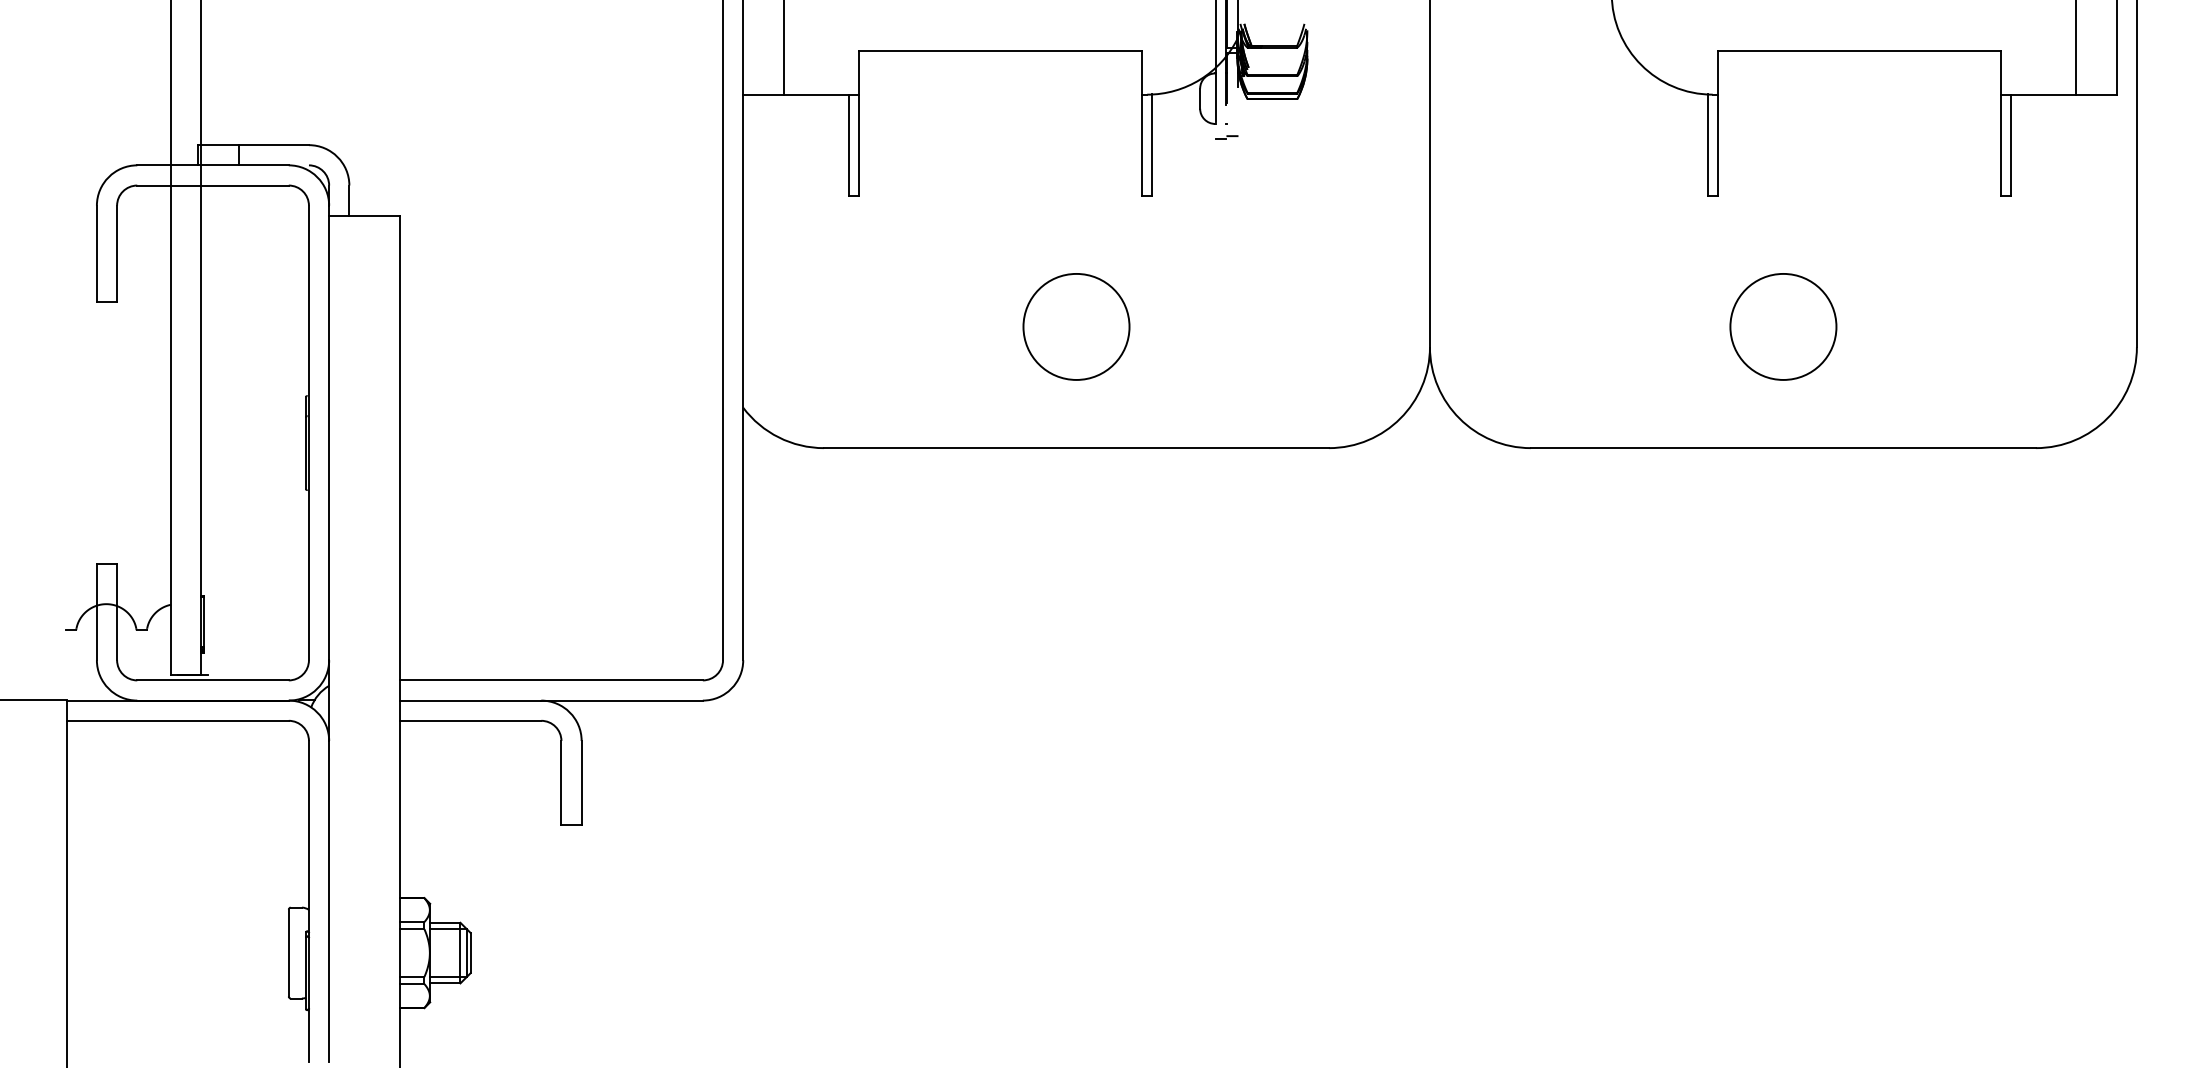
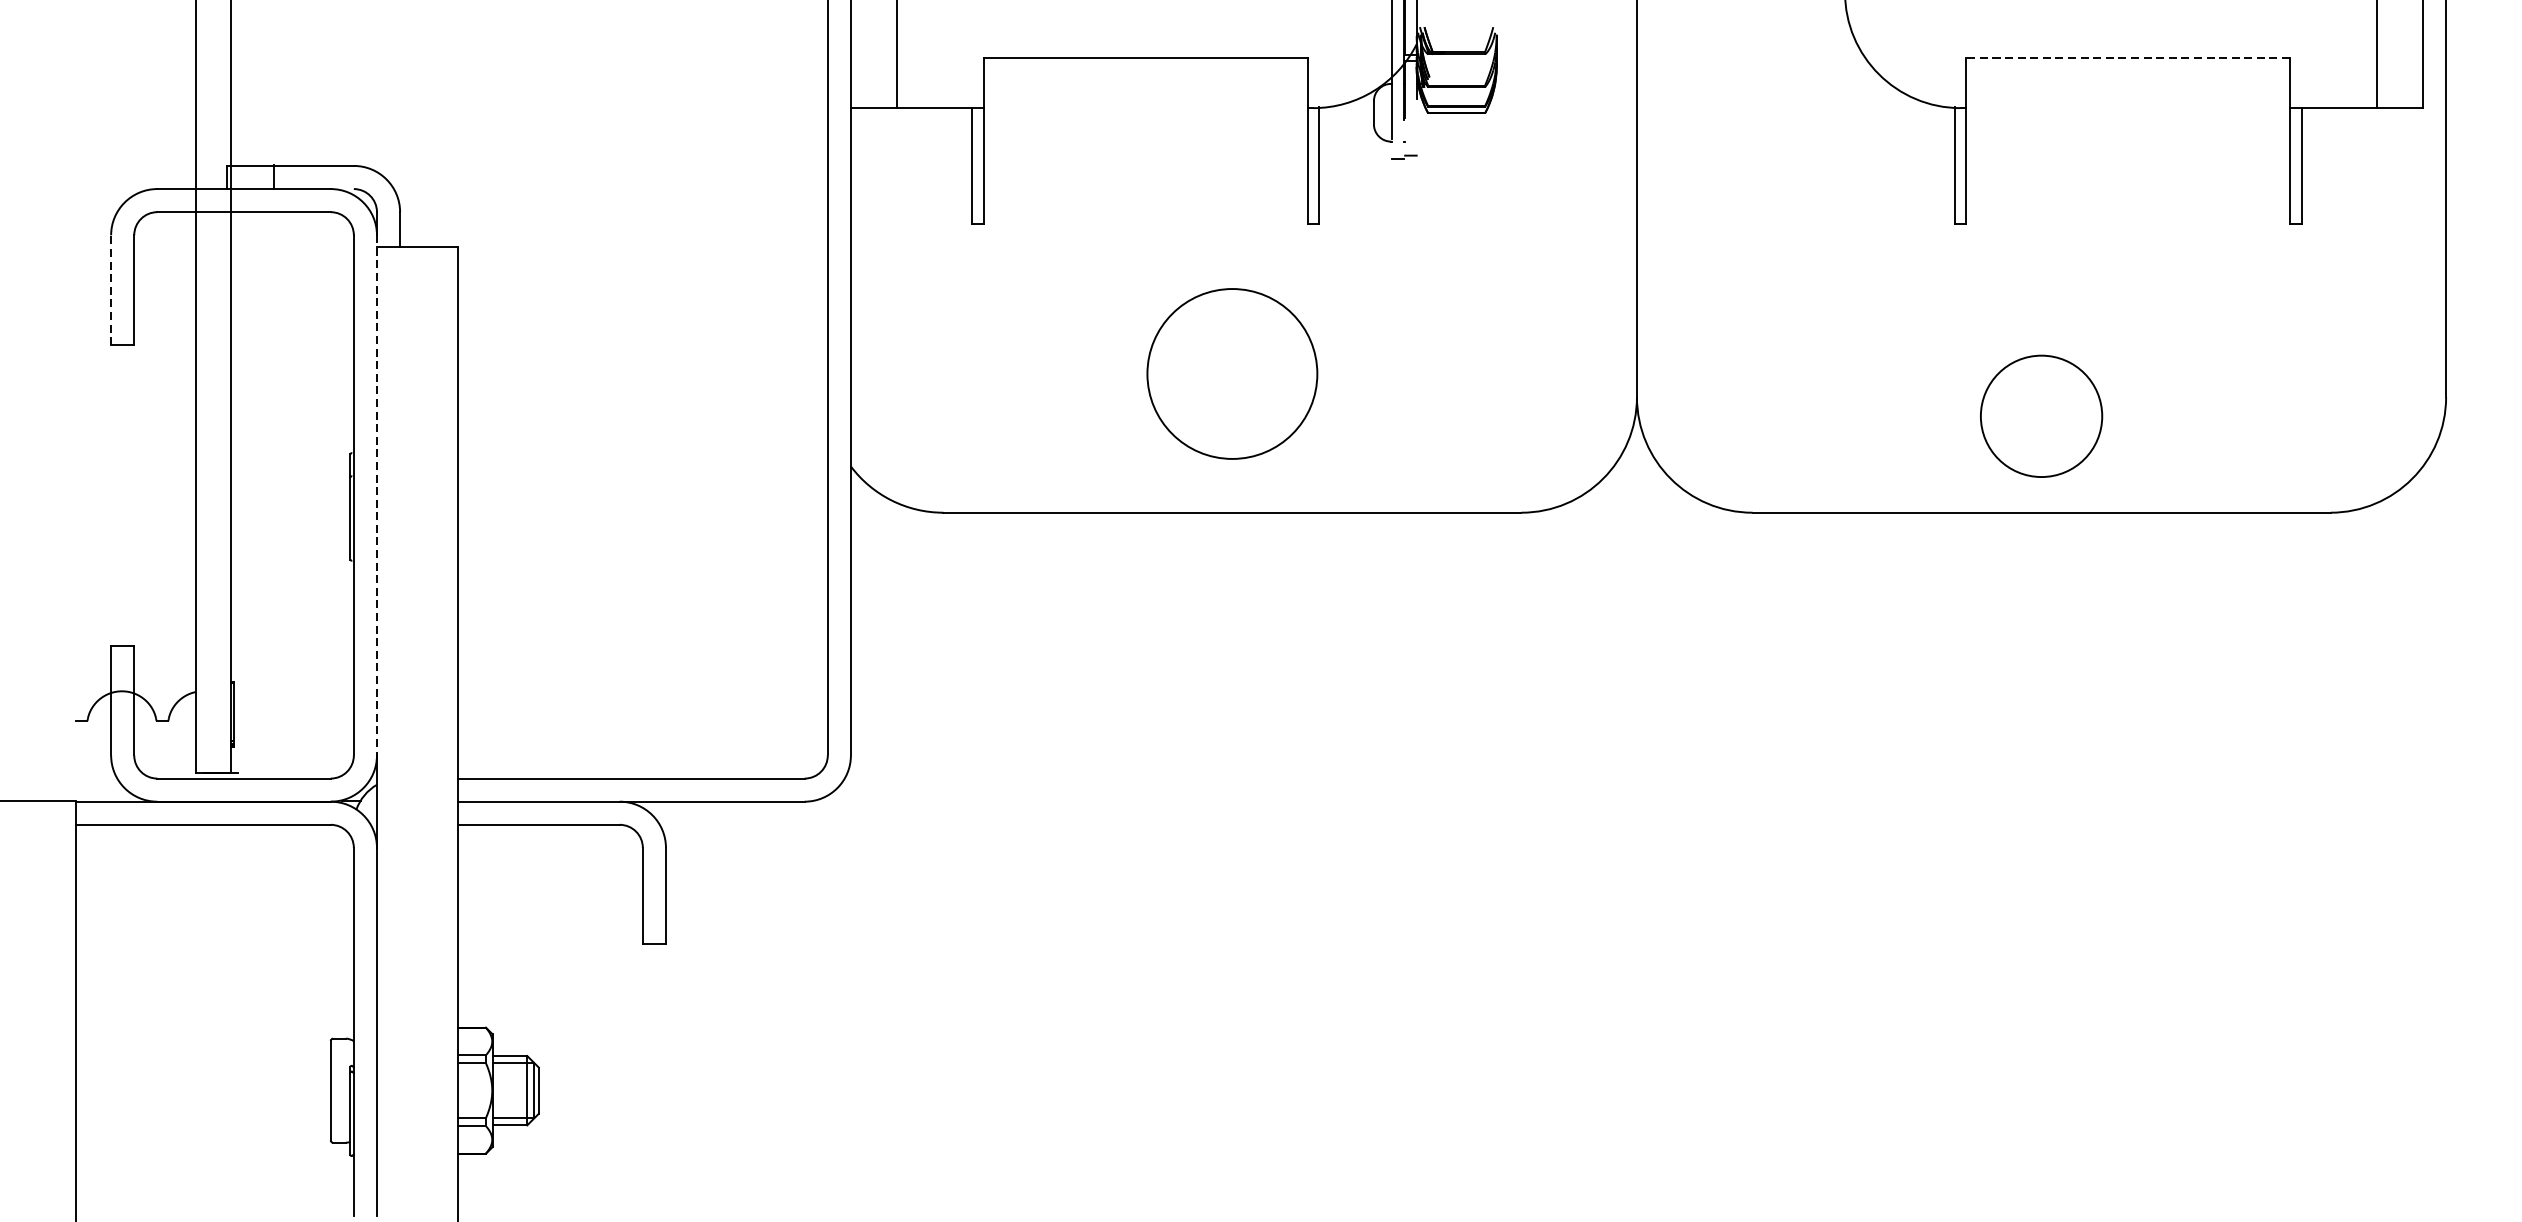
line: (1858, 51) -> (2127, 58), solid -> dashed
line: (96, 253) -> (110, 289), solid -> dashed
circle: (1076, 326) -> (1232, 373), size x1.4
circle: (1783, 326) -> (2041, 415), moved
line: (329, 433) -> (377, 495), solid -> dashed

